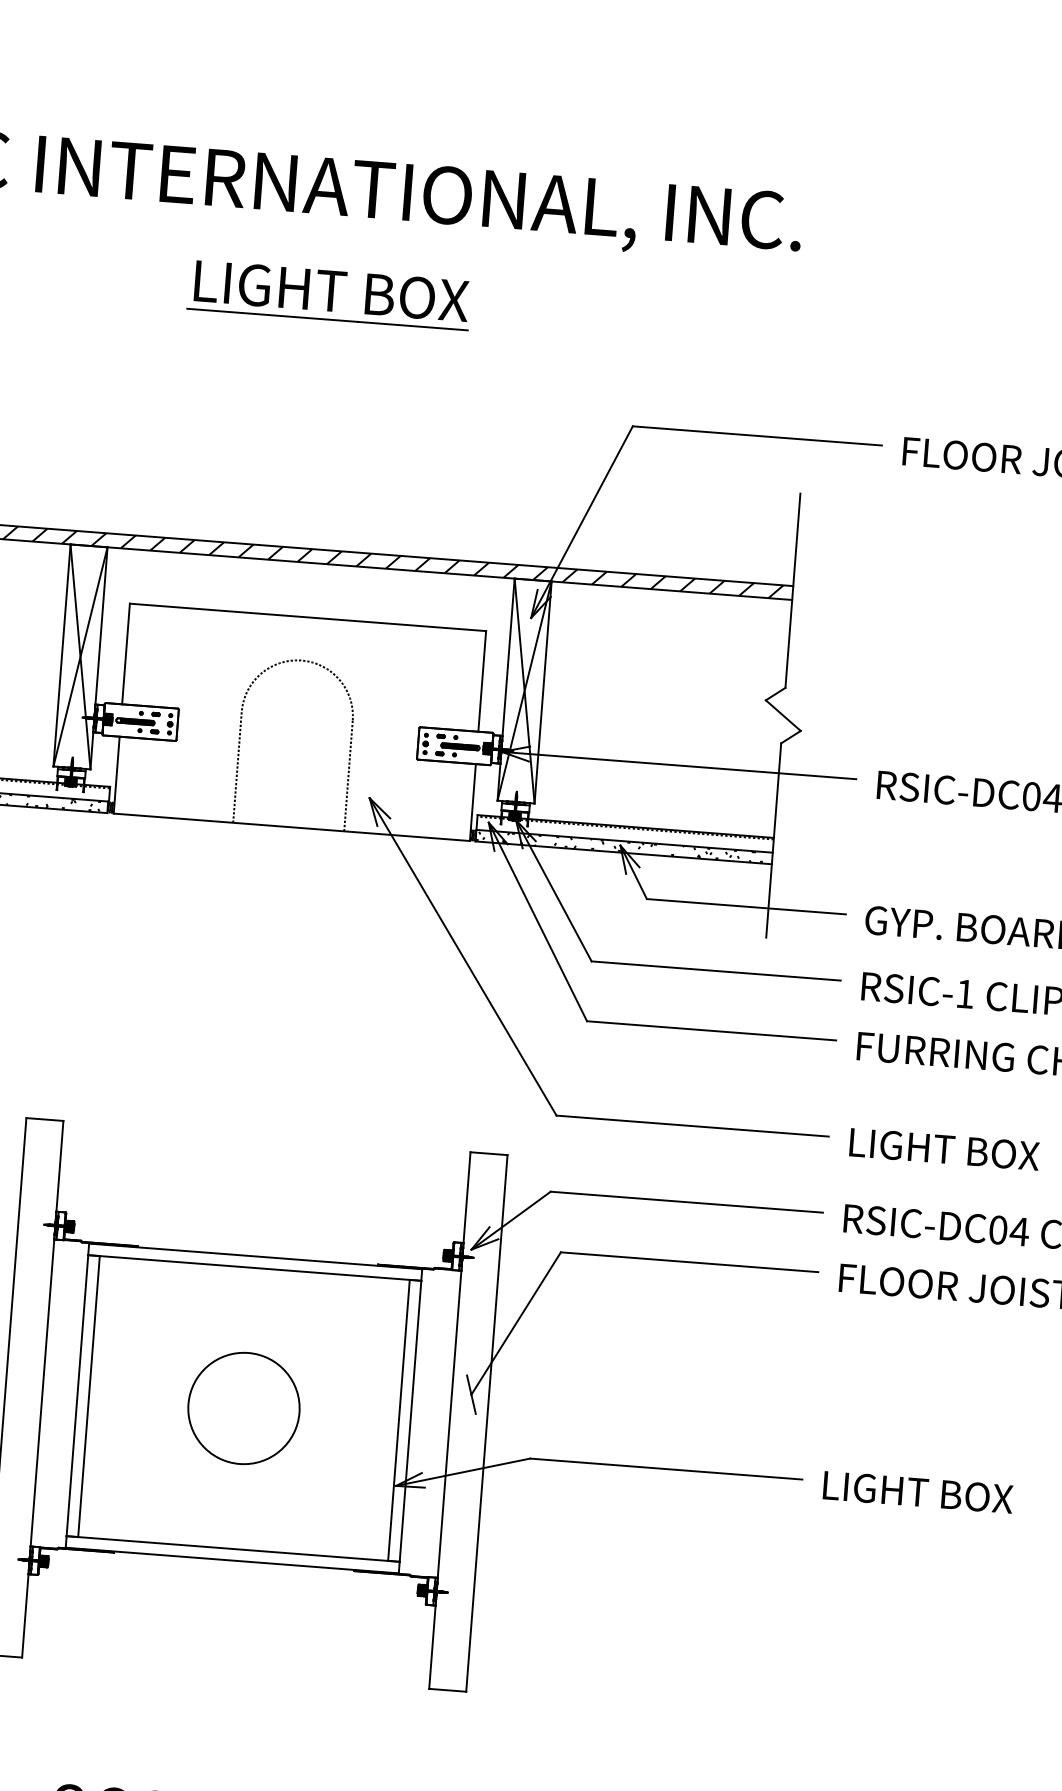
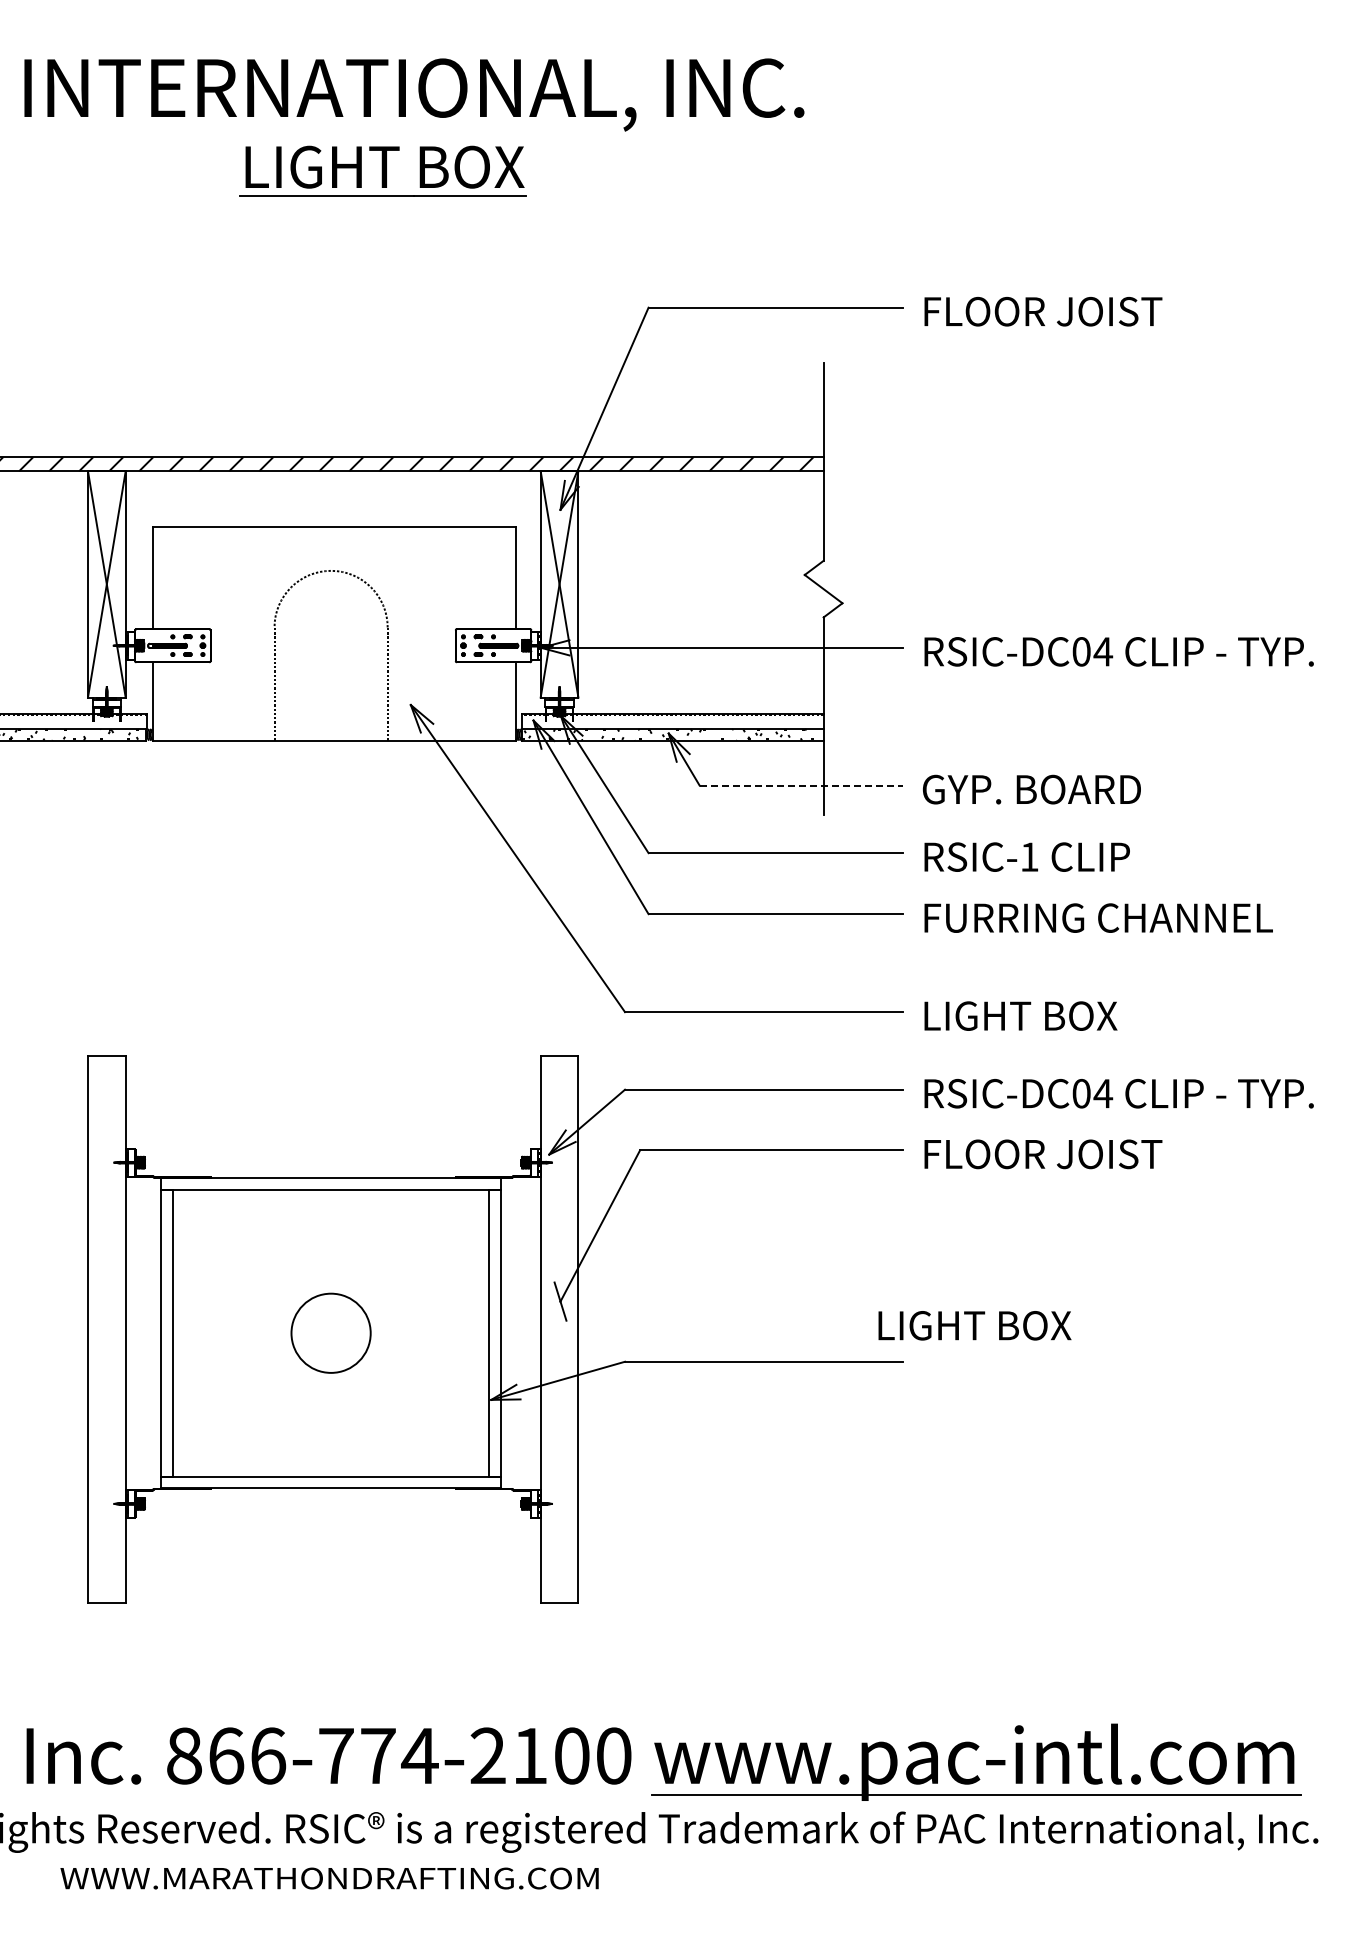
part: (329, 294) -> (382, 170), moved
line: (746, 906) -> (801, 785), solid -> dashed
circle: (243, 1407) -> (330, 1332), size x0.7
text: (917, 1492) -> (974, 1325), moved

